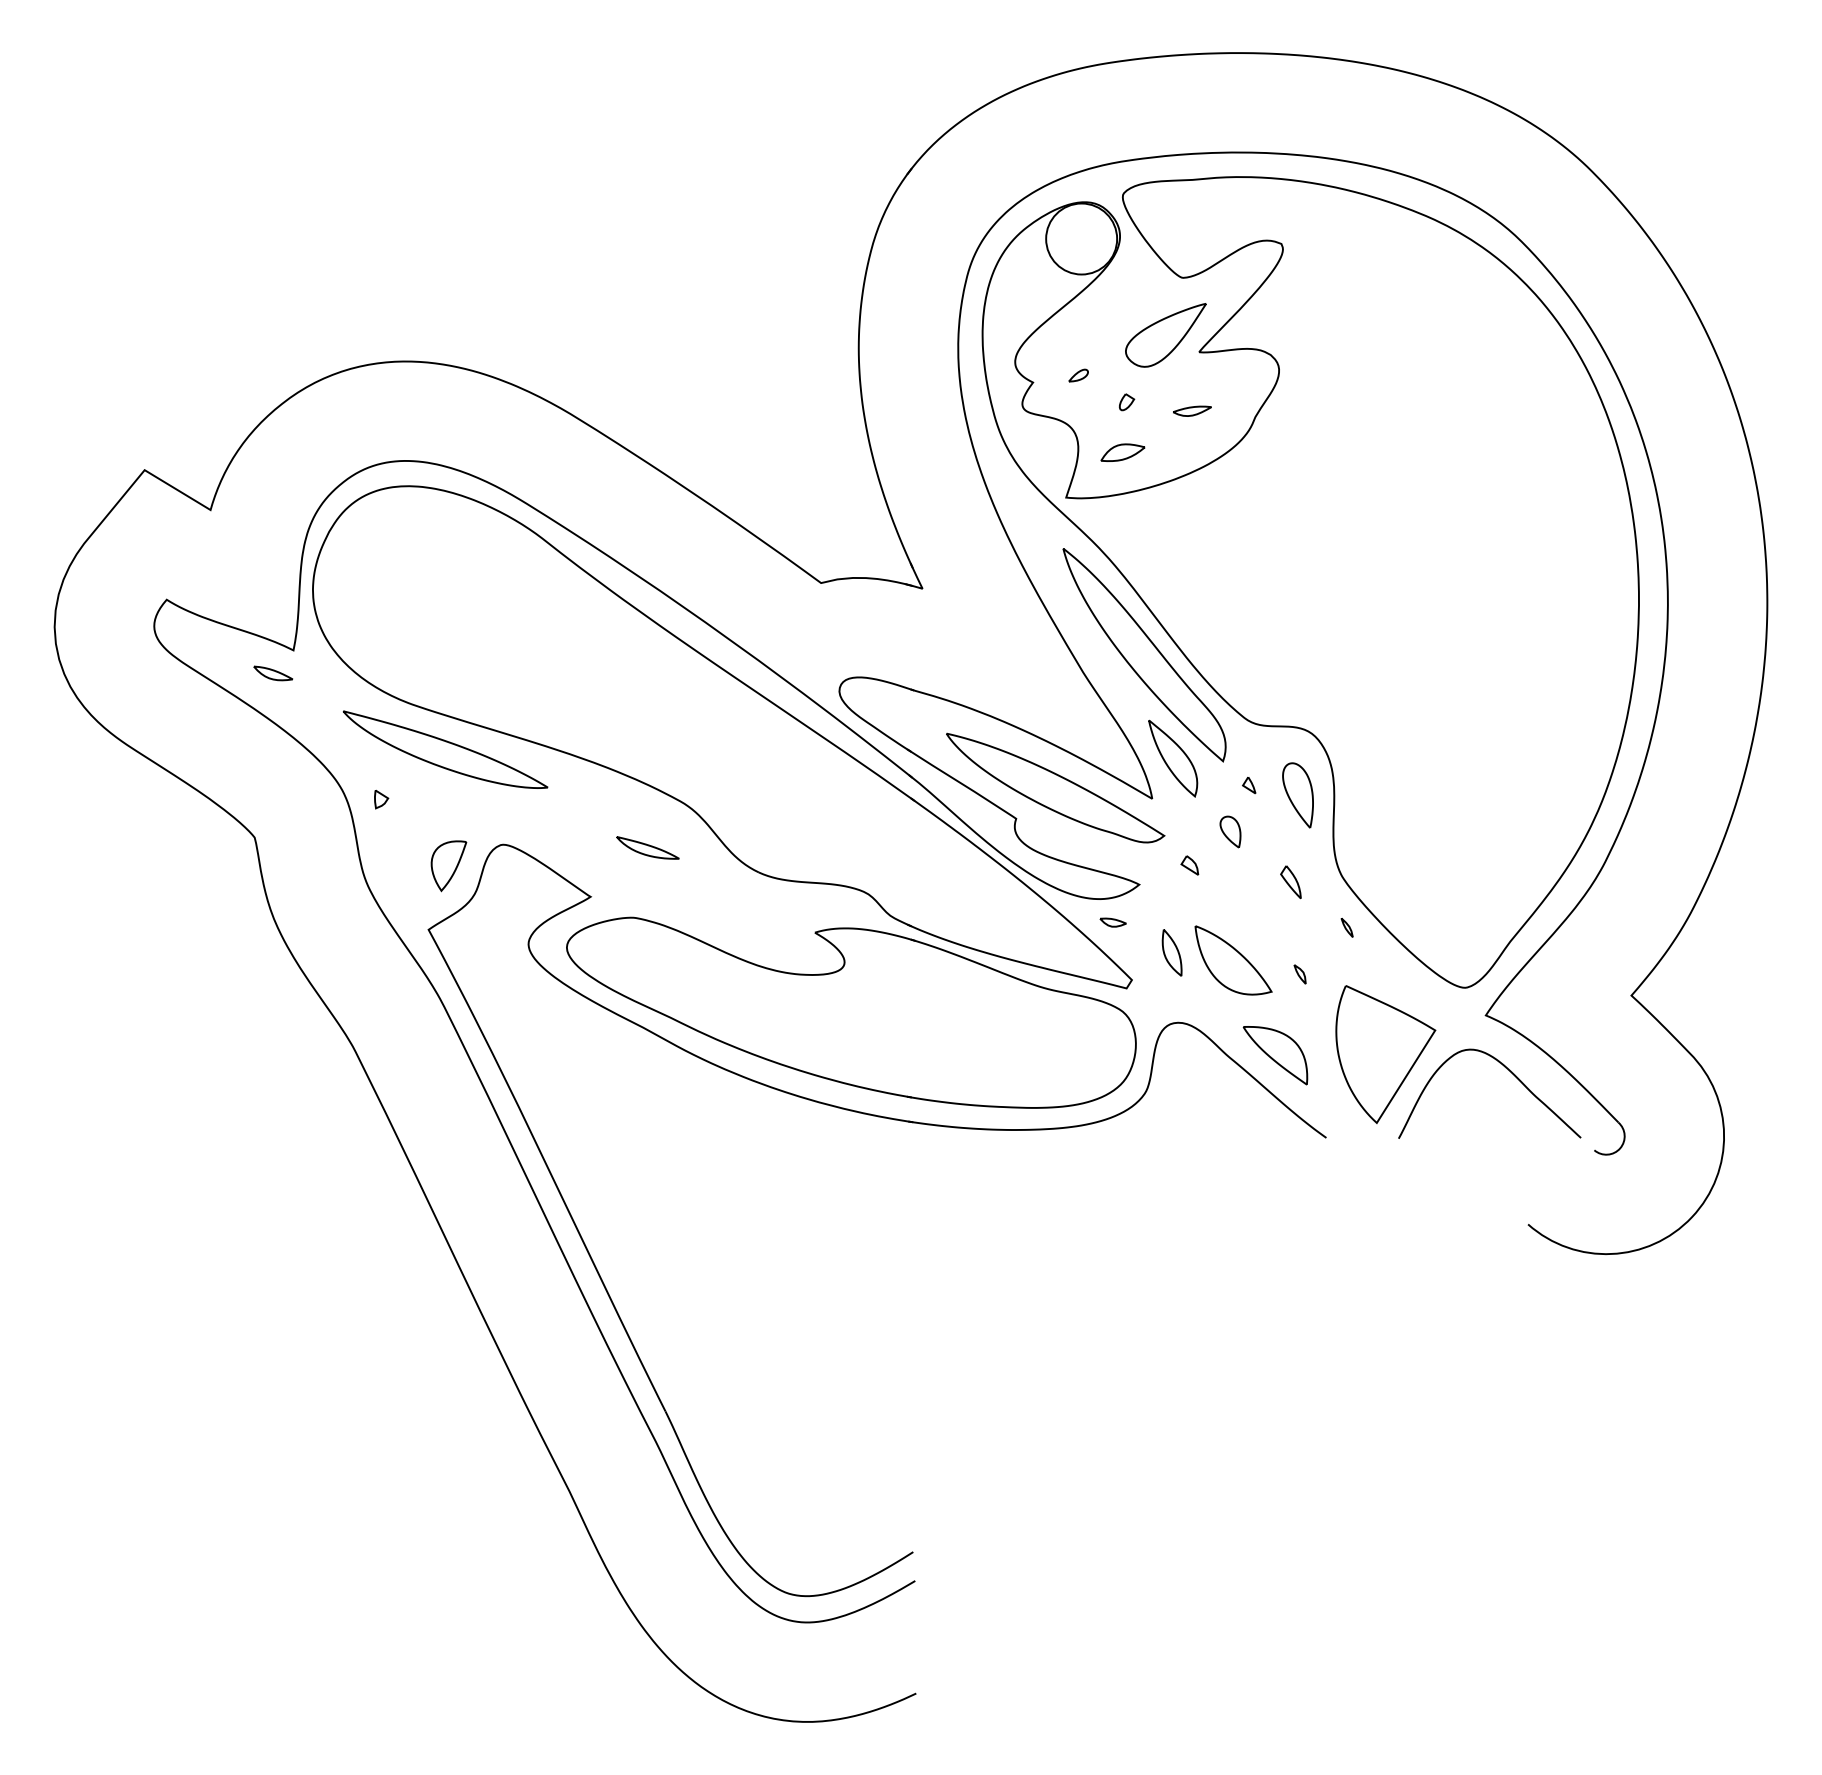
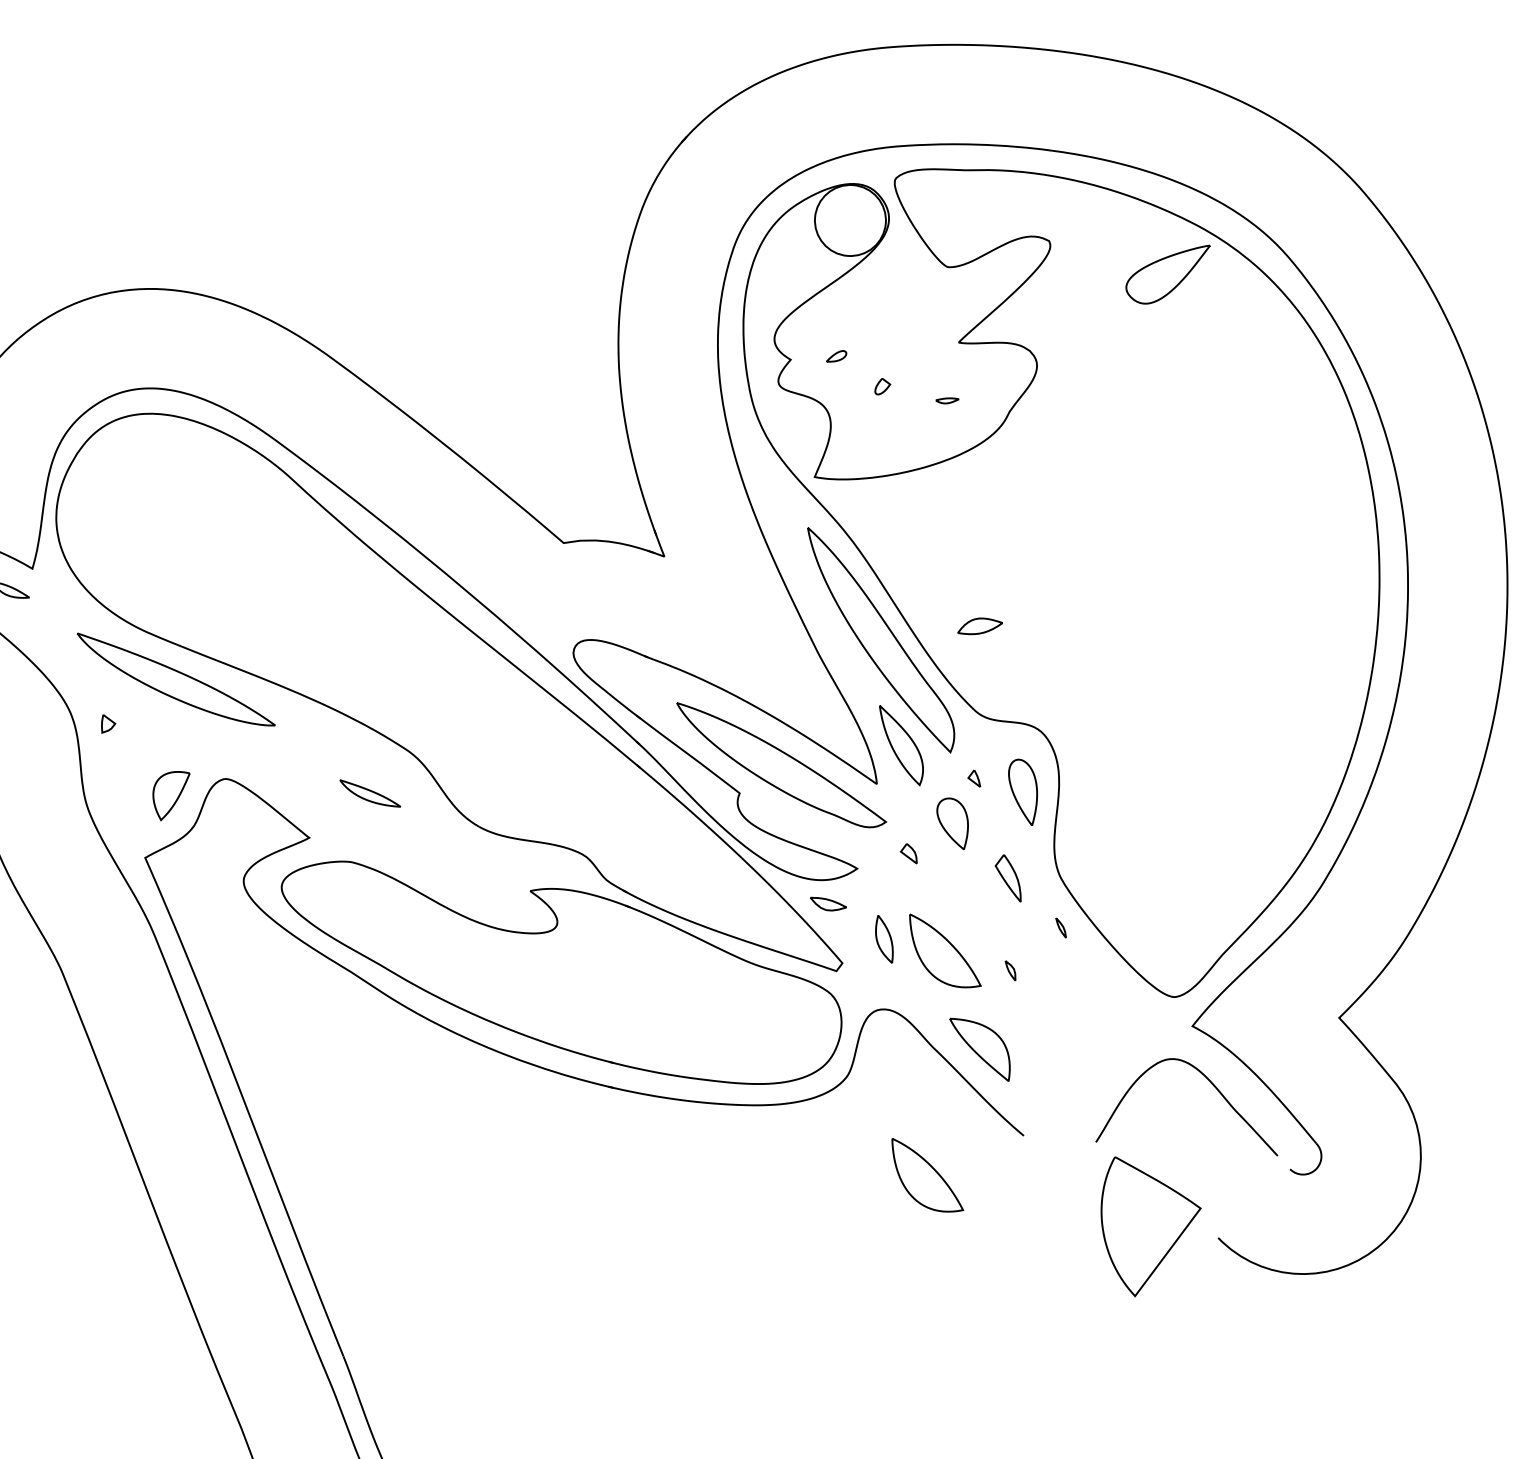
part: (1165, 335) -> (1167, 274), moved
part: (1192, 410) -> (947, 400), size x0.6
part: (1122, 452) -> (979, 626), moved
part: (1230, 831) -> (952, 822), size x1.6
part: (1290, 882) -> (1008, 878), size x1.4
part: (1112, 922) -> (827, 904), size x1.4
part: (1385, 1054) -> (1149, 1228), moved
part: (1233, 1185) -> (927, 1176), added

